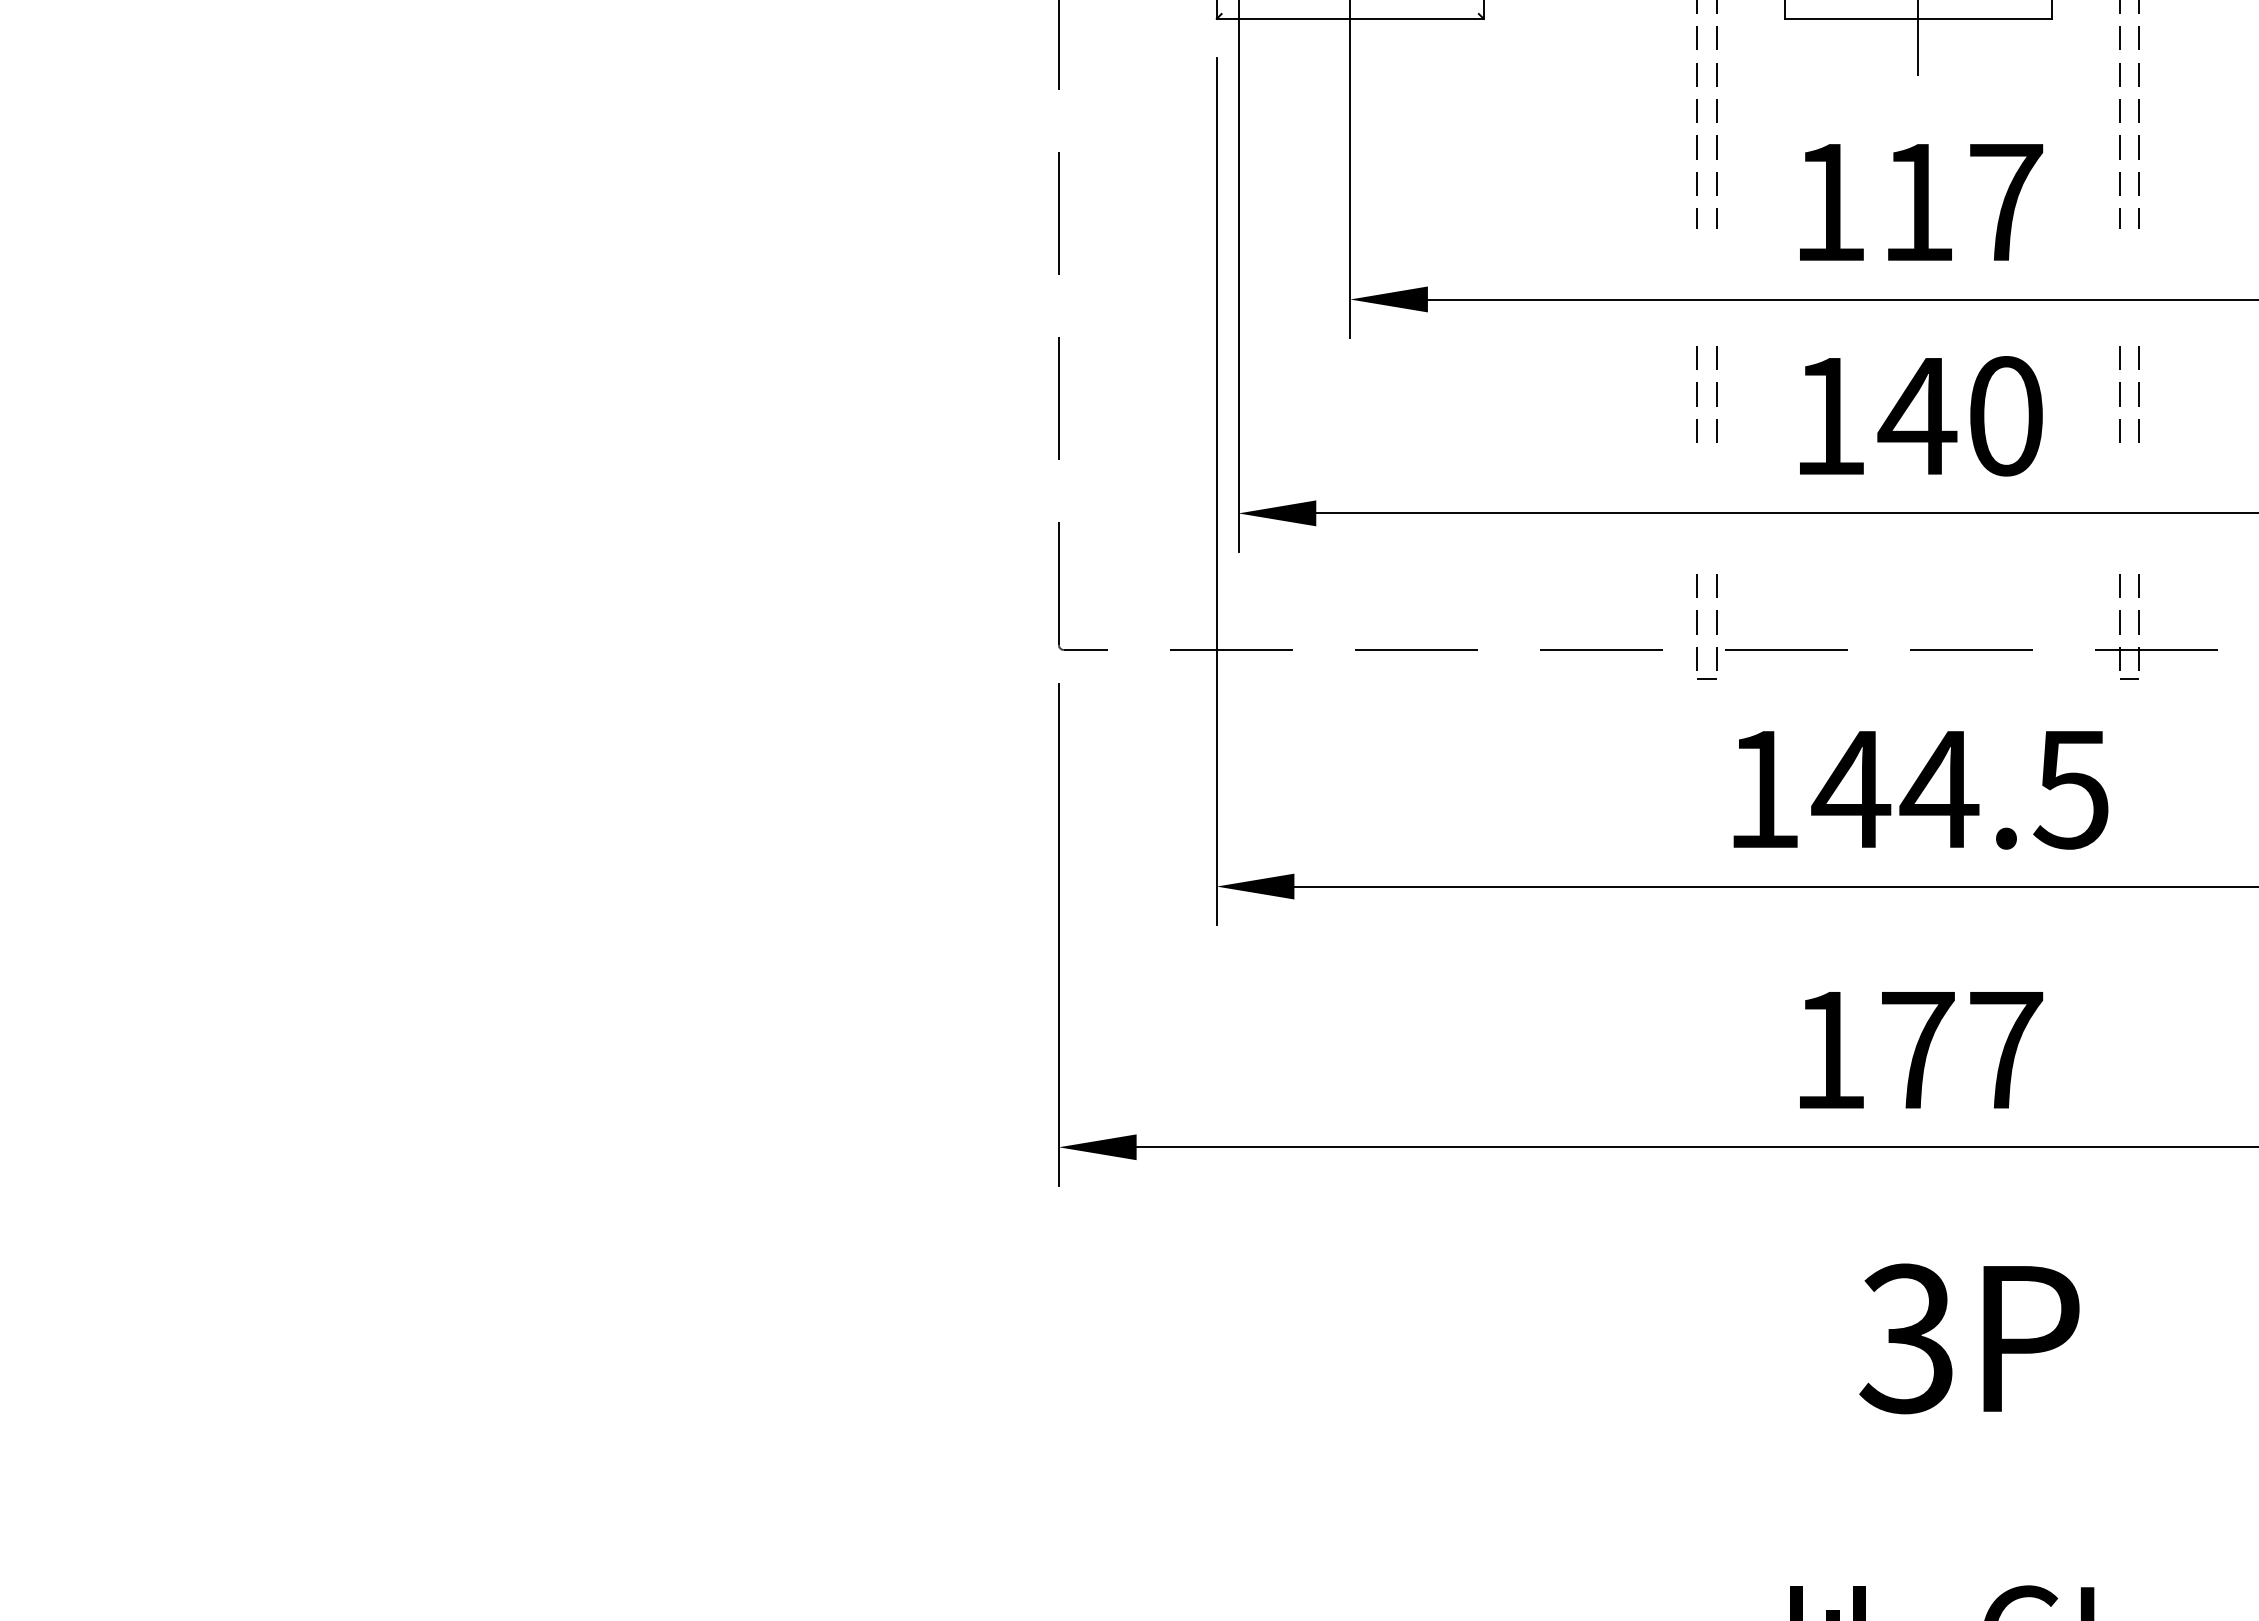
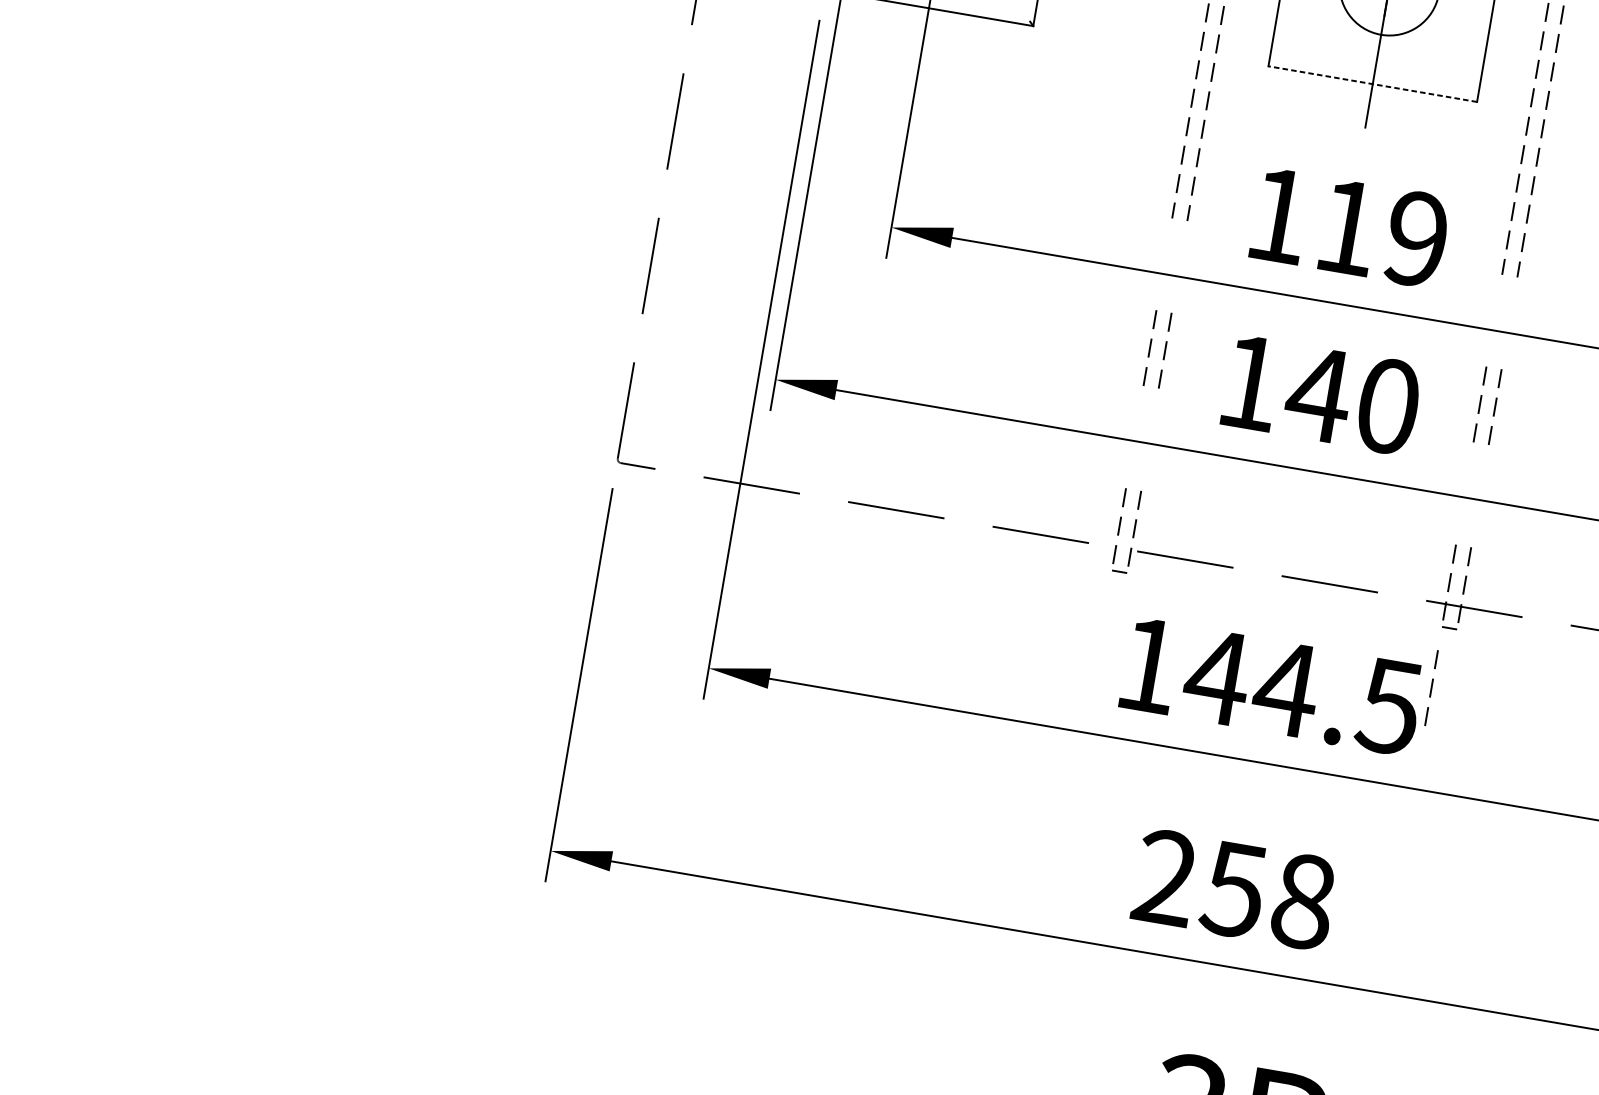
line: (1918, 18) -> (1372, 83), solid -> dashed
text: (2006, 202) -> (1417, 239), 117 -> 119
line: (2119, 757) -> (1431, 688), added
text: (1917, 1049) -> (1234, 889), 177 -> 258

